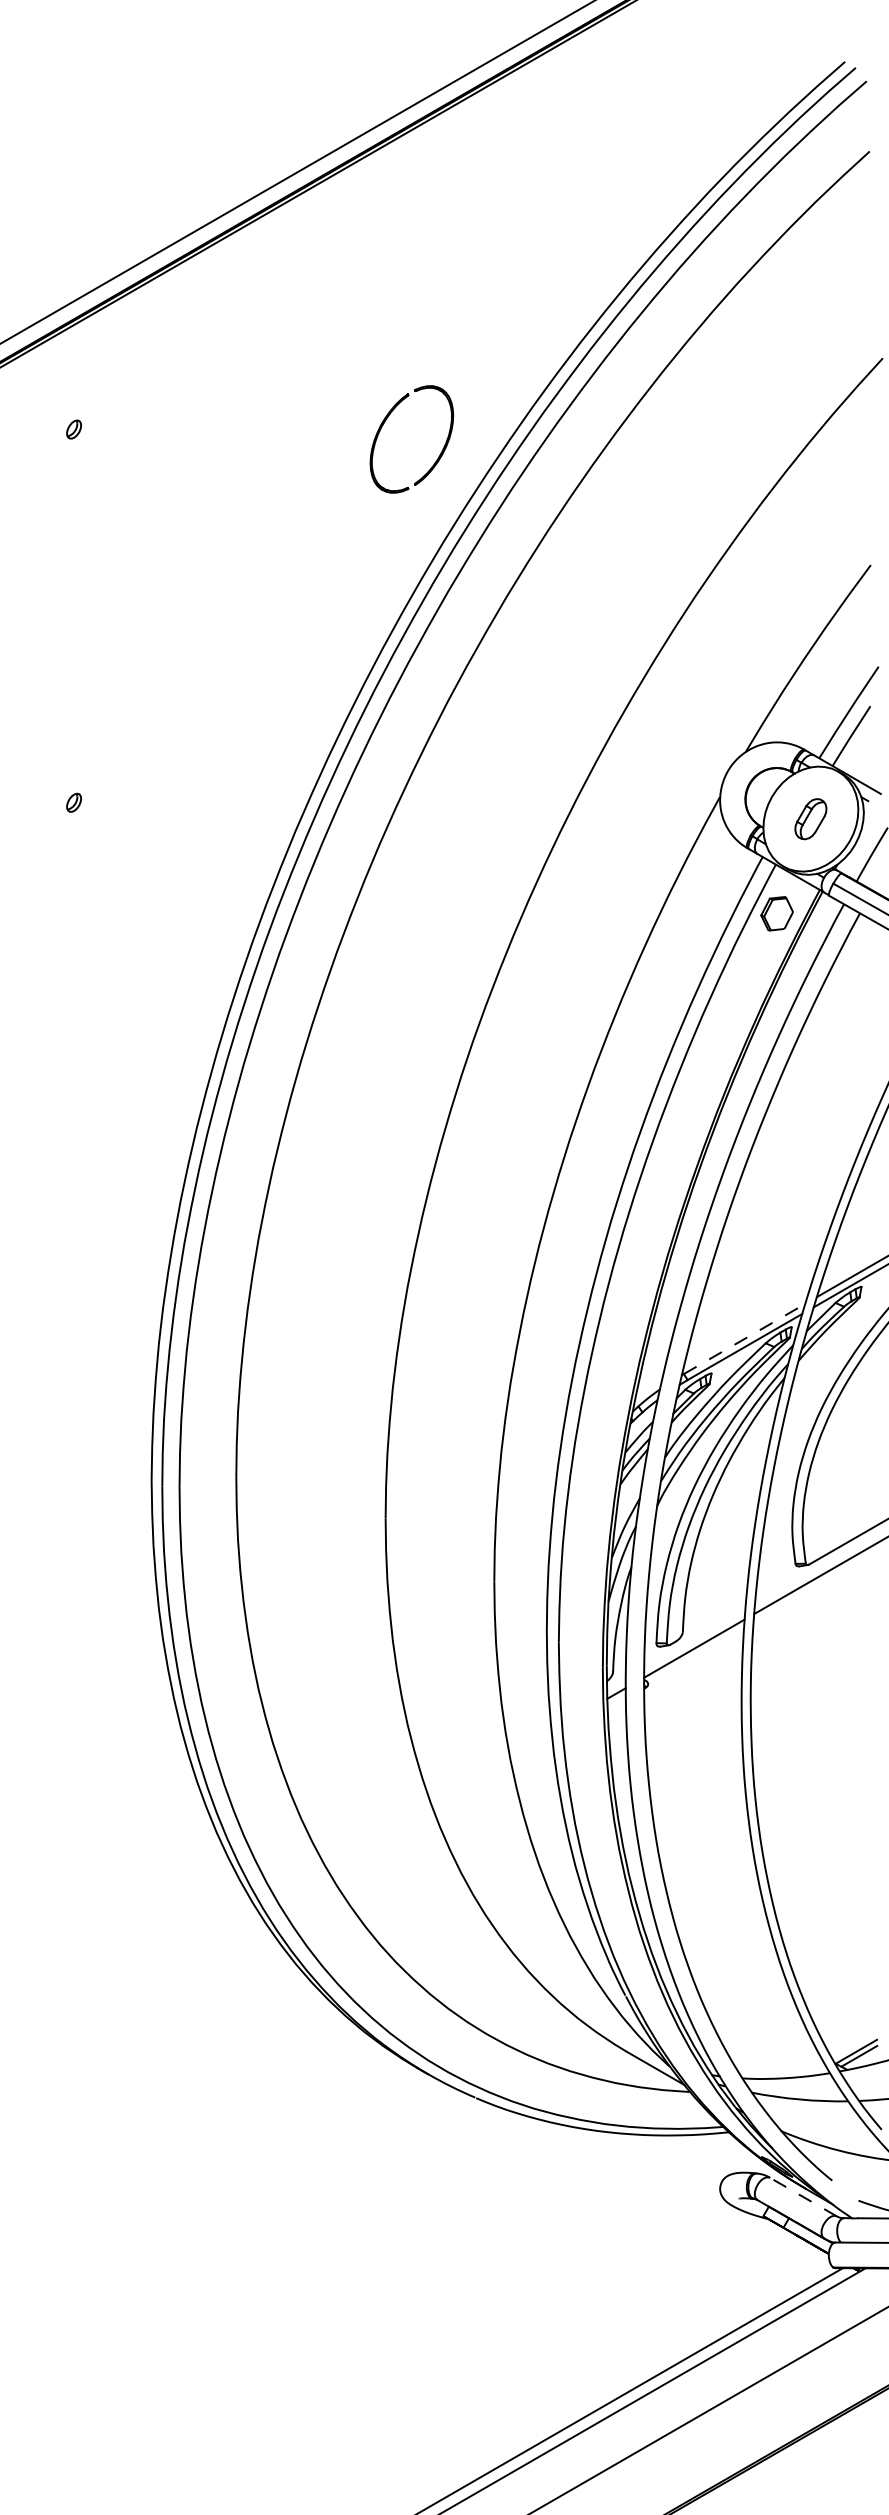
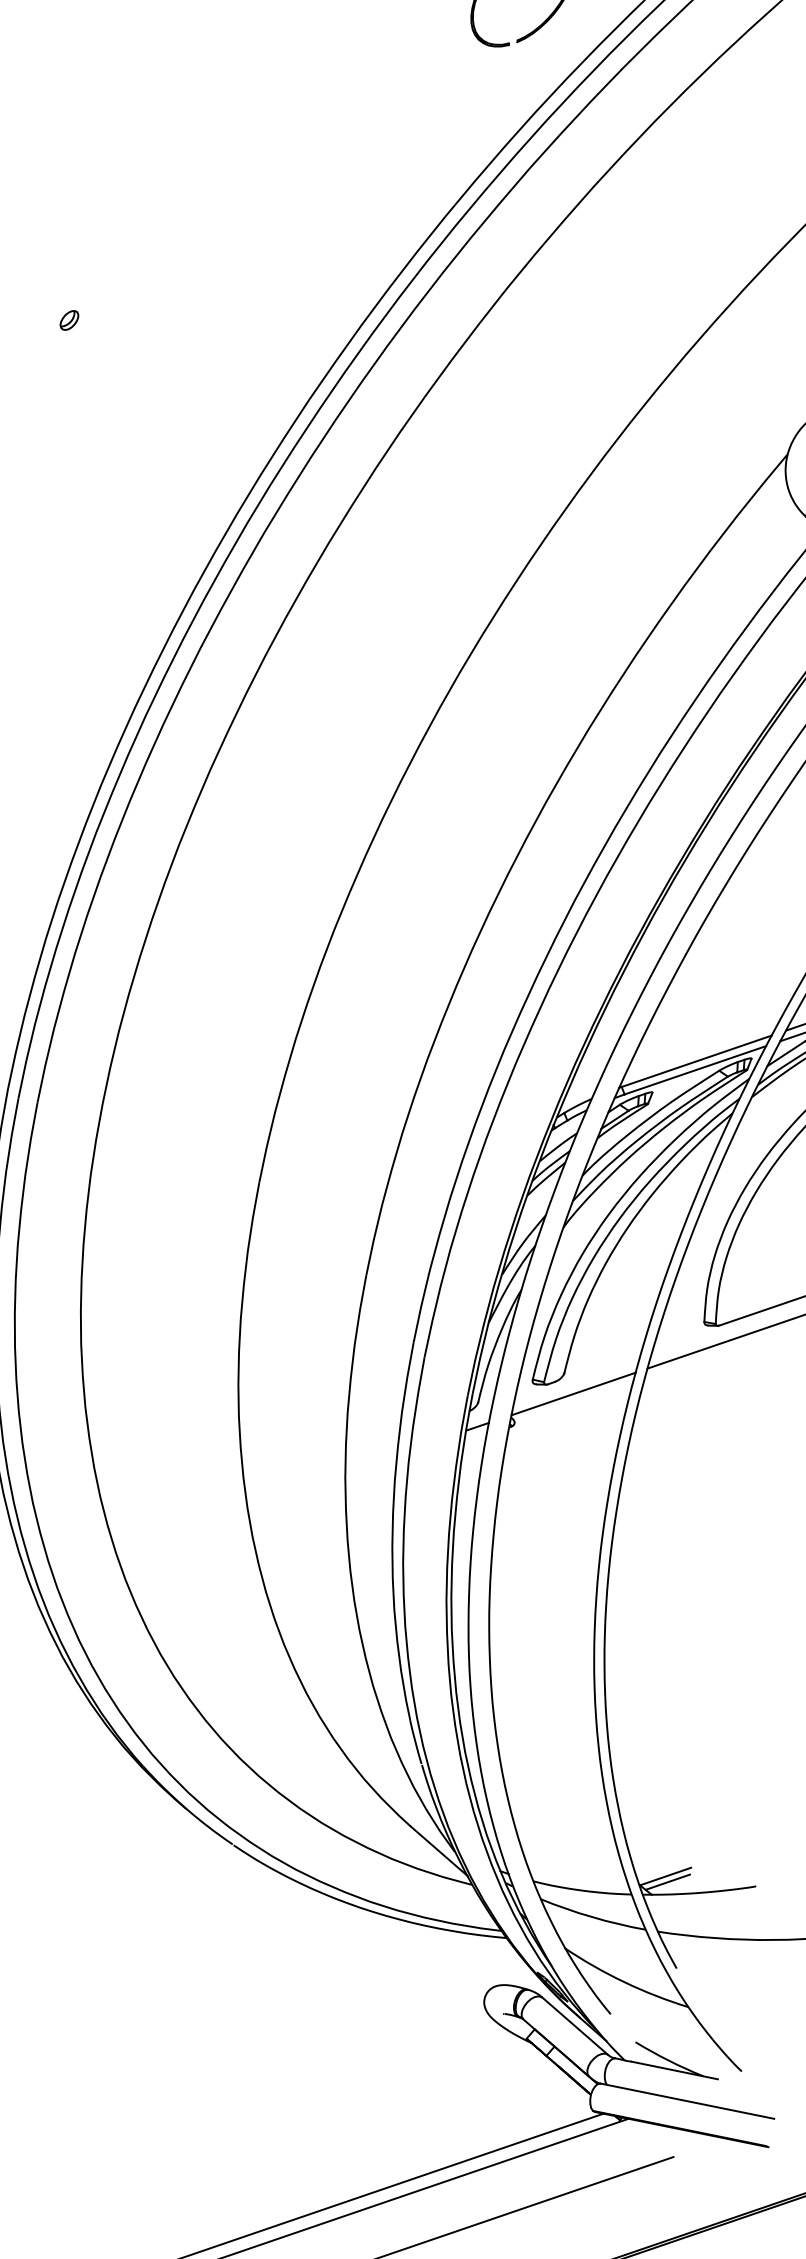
line: (745, 1338) -> (697, 1060), dashed -> solid
line: (803, 2196) -> (575, 2025), dashed -> solid

